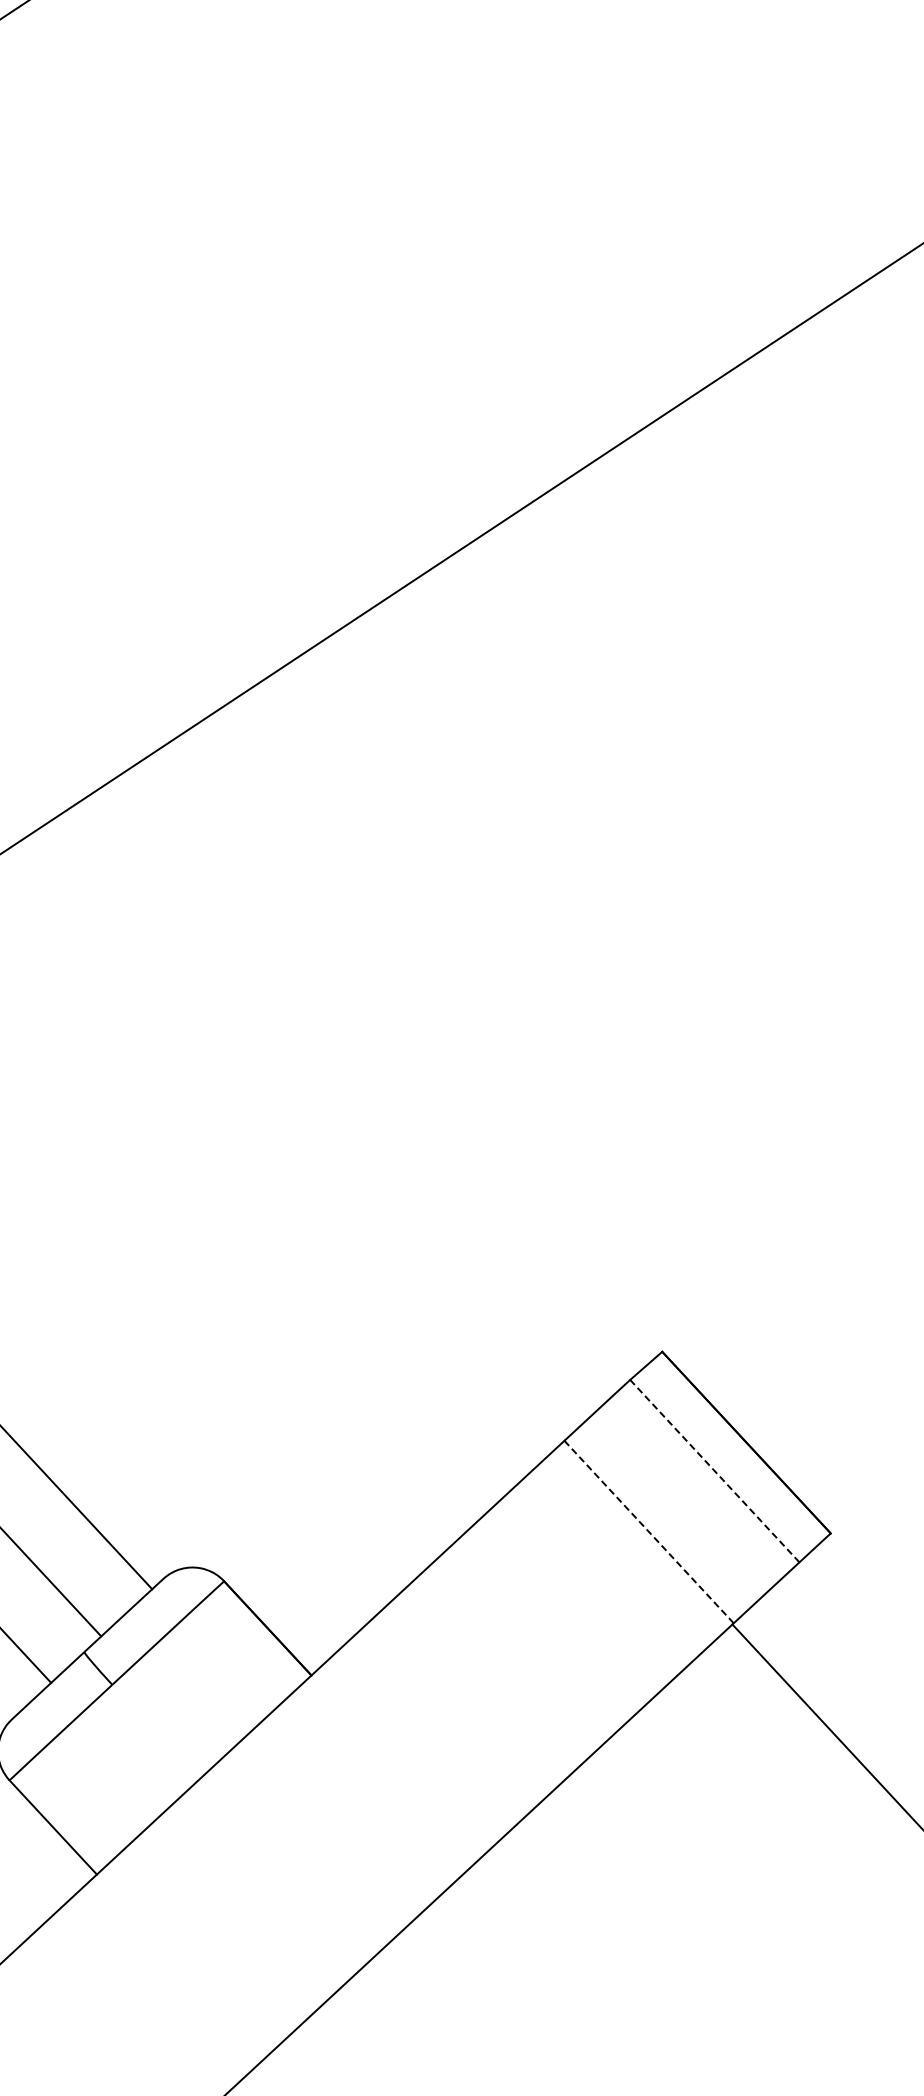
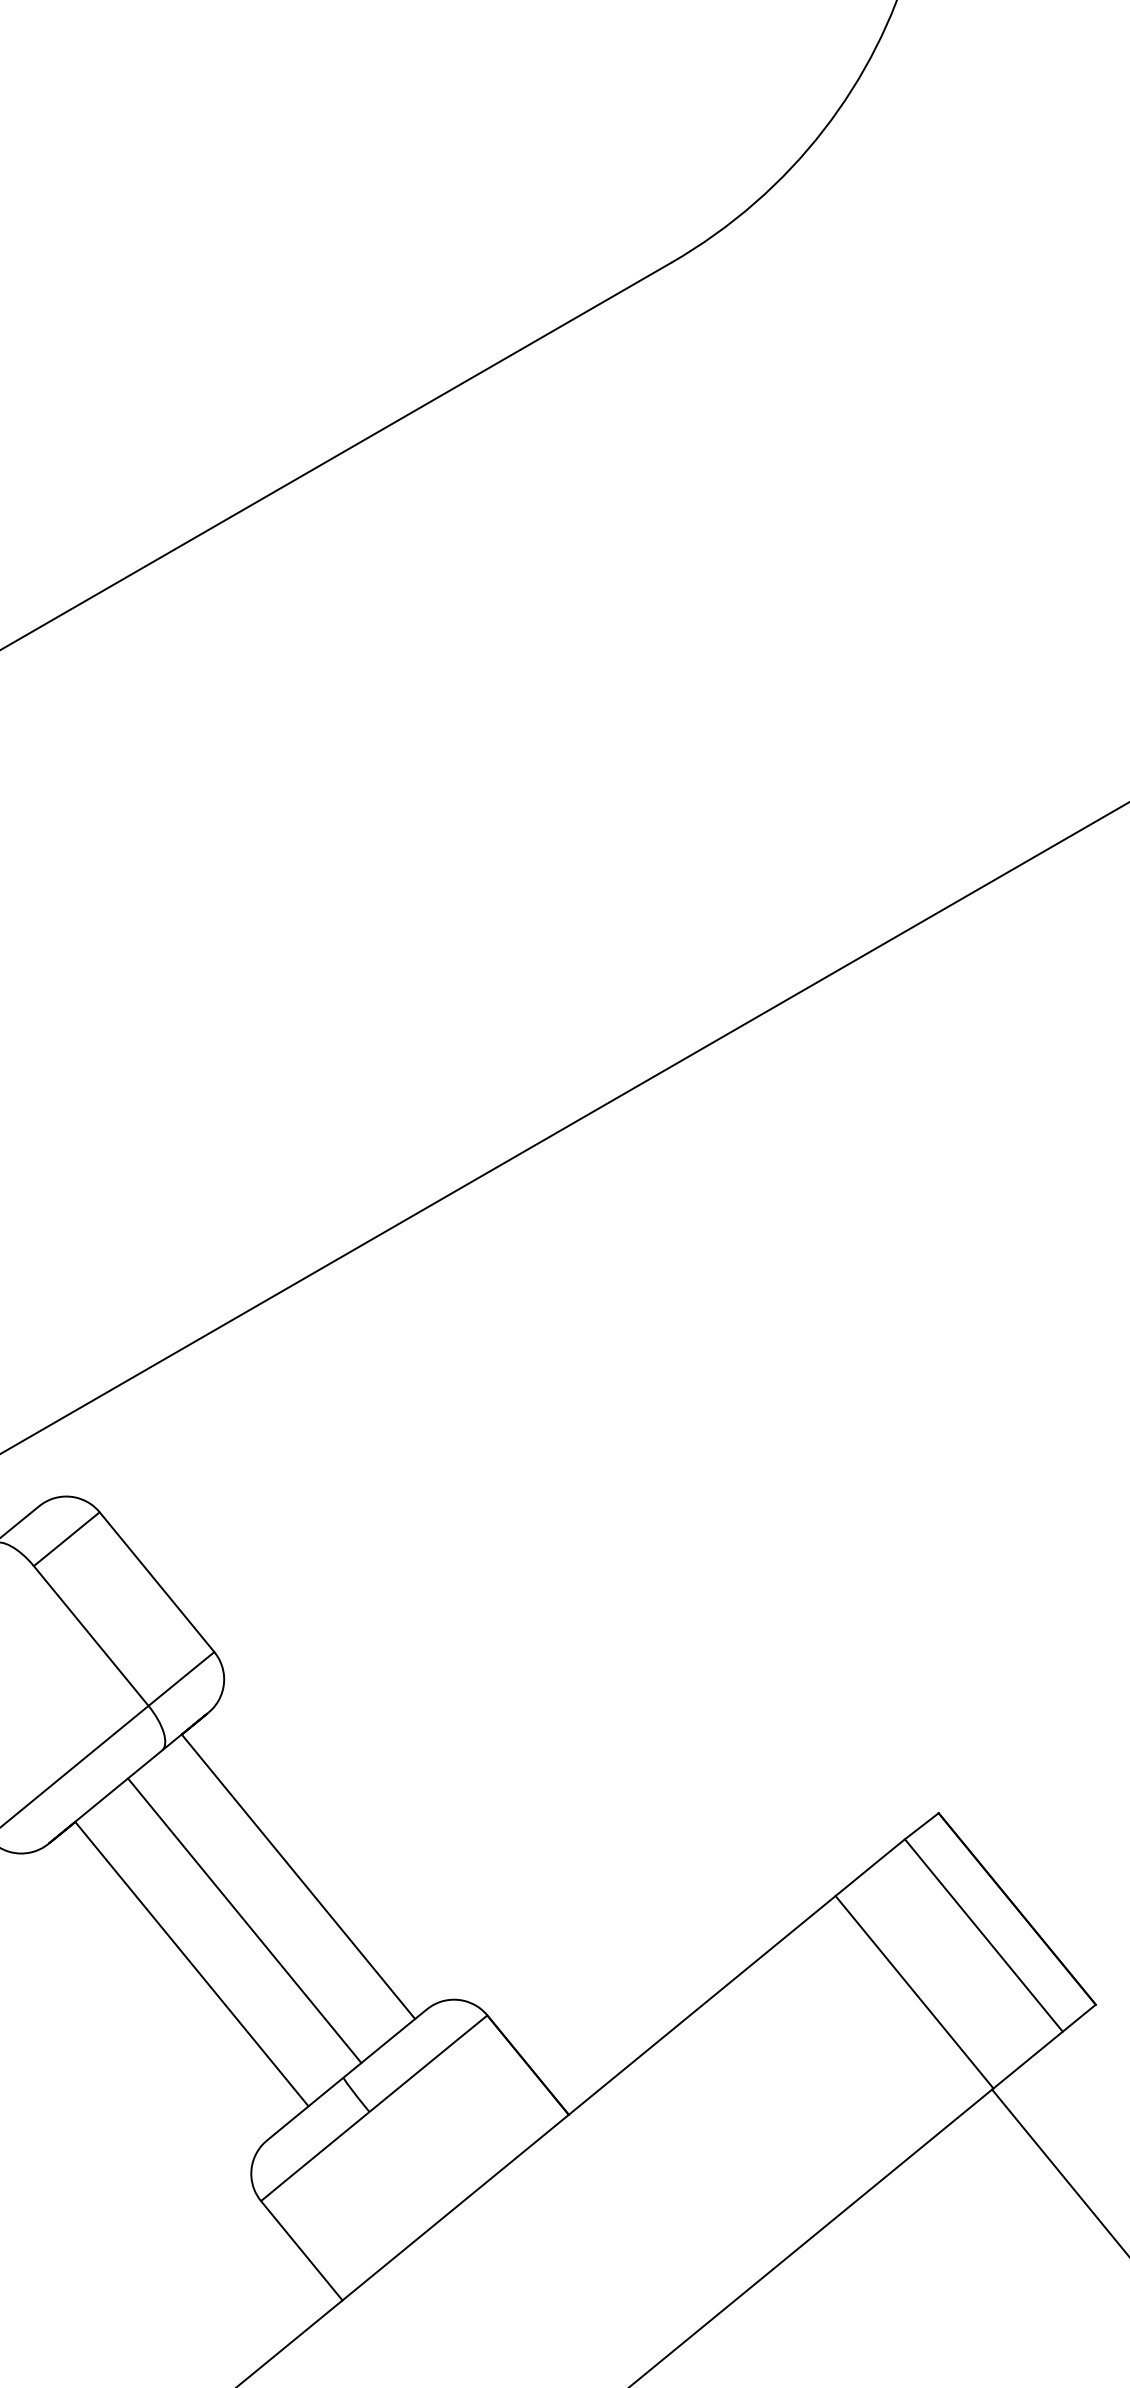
line: (714, 1471) -> (983, 1935), dashed -> solid
line: (648, 1531) -> (914, 1991), dashed -> solid

